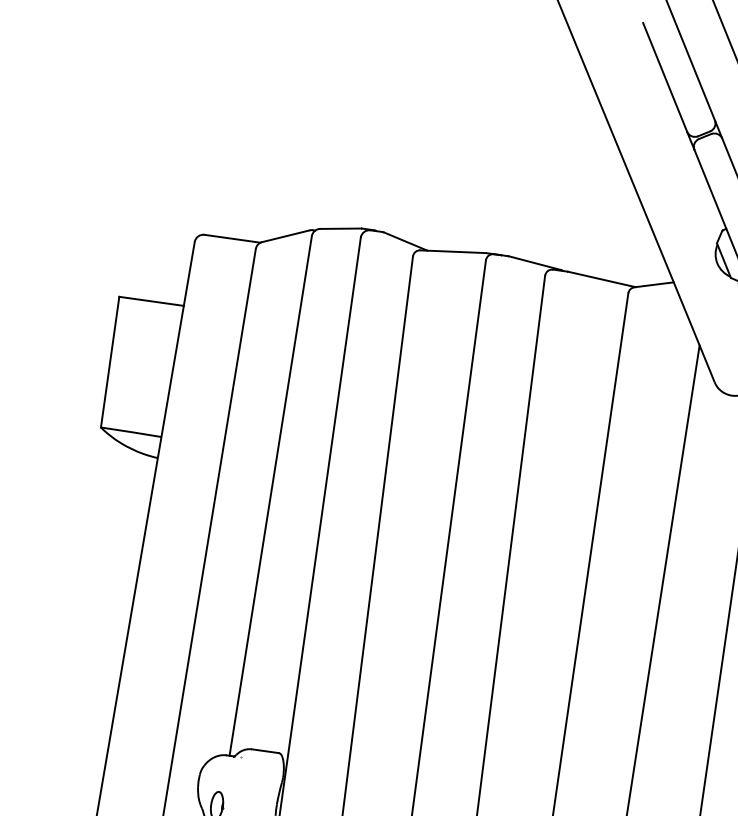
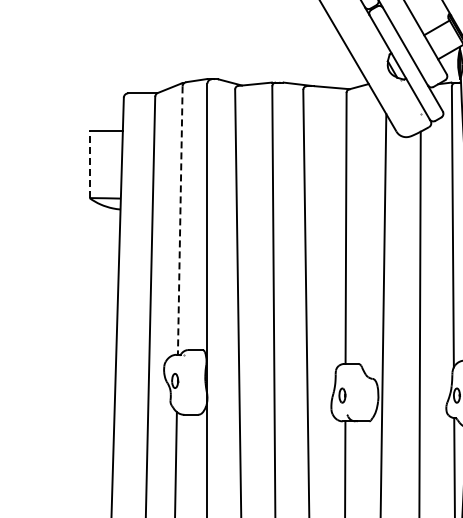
line: (109, 362) -> (89, 164), solid -> dashed
line: (270, 497) -> (180, 221), solid -> dashed

